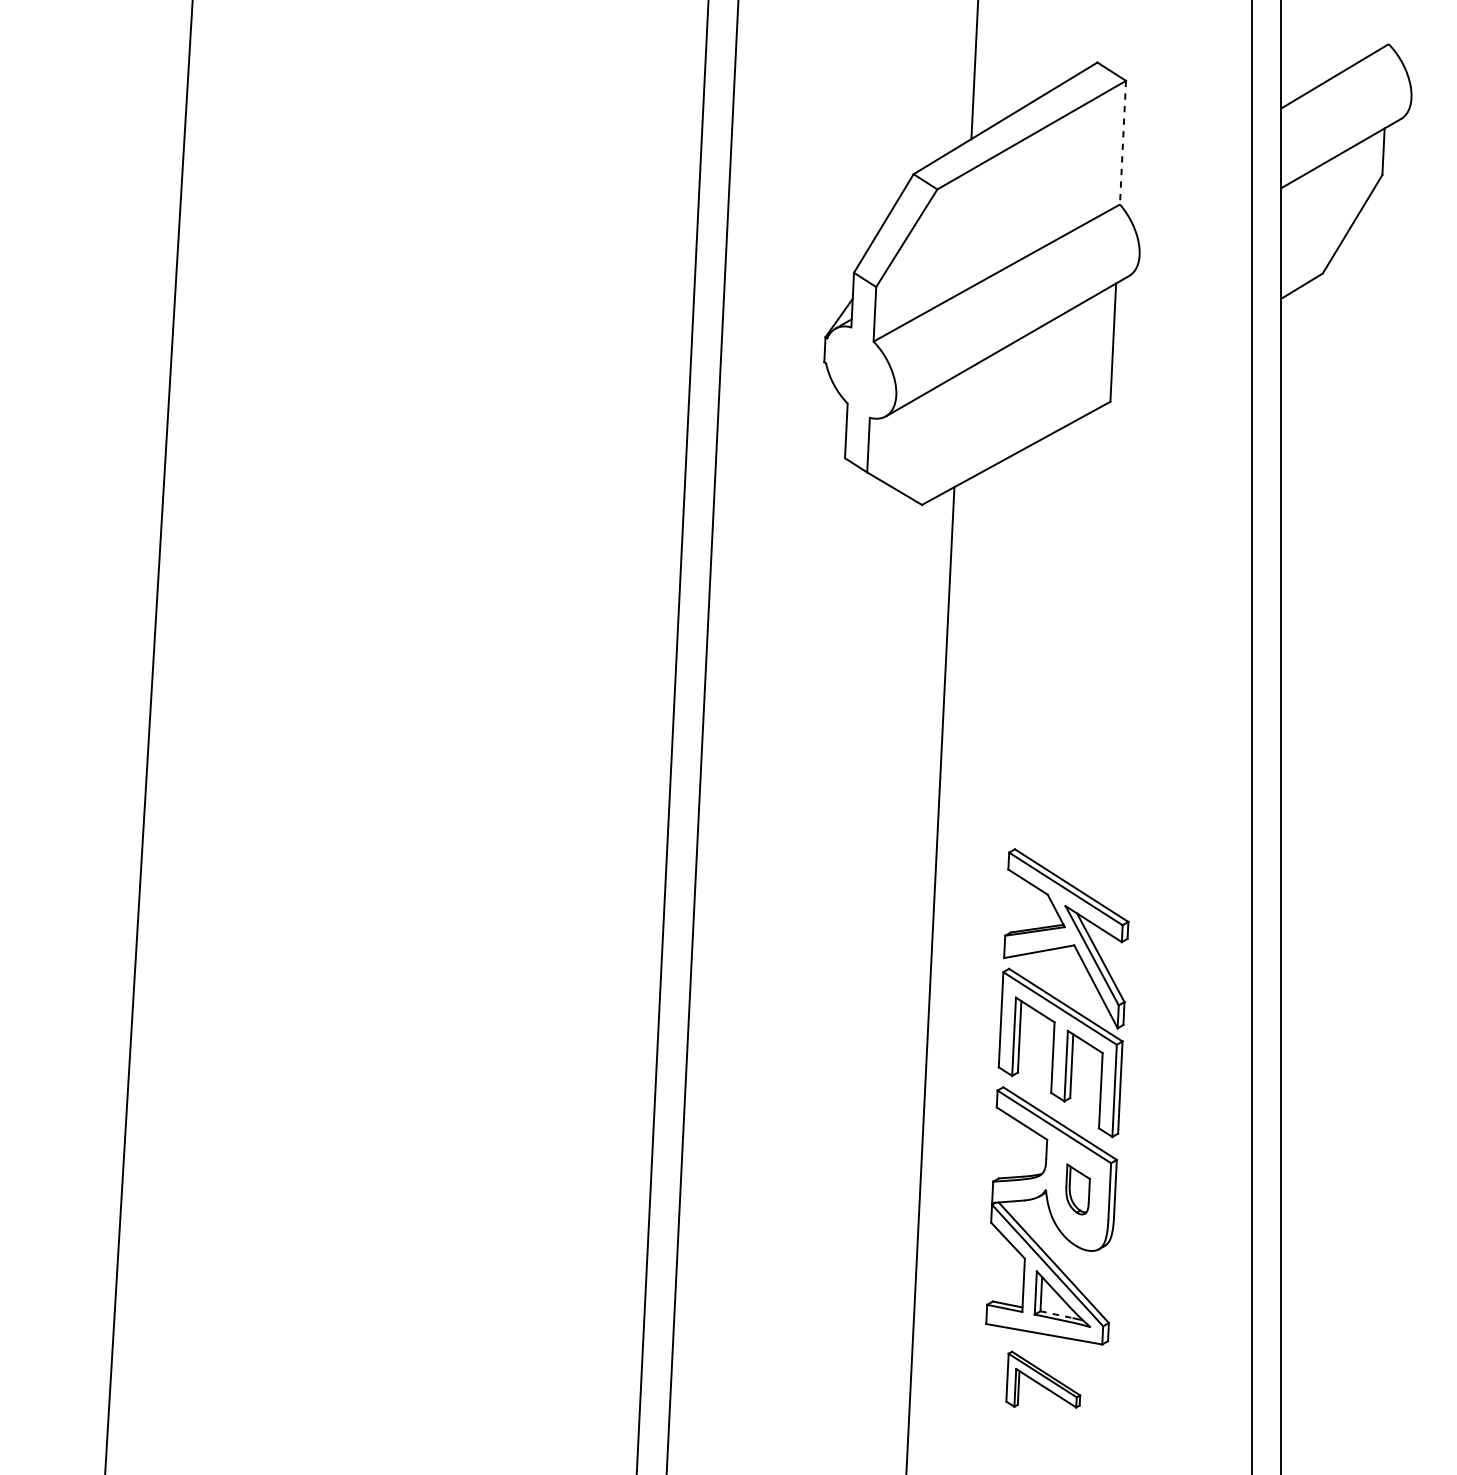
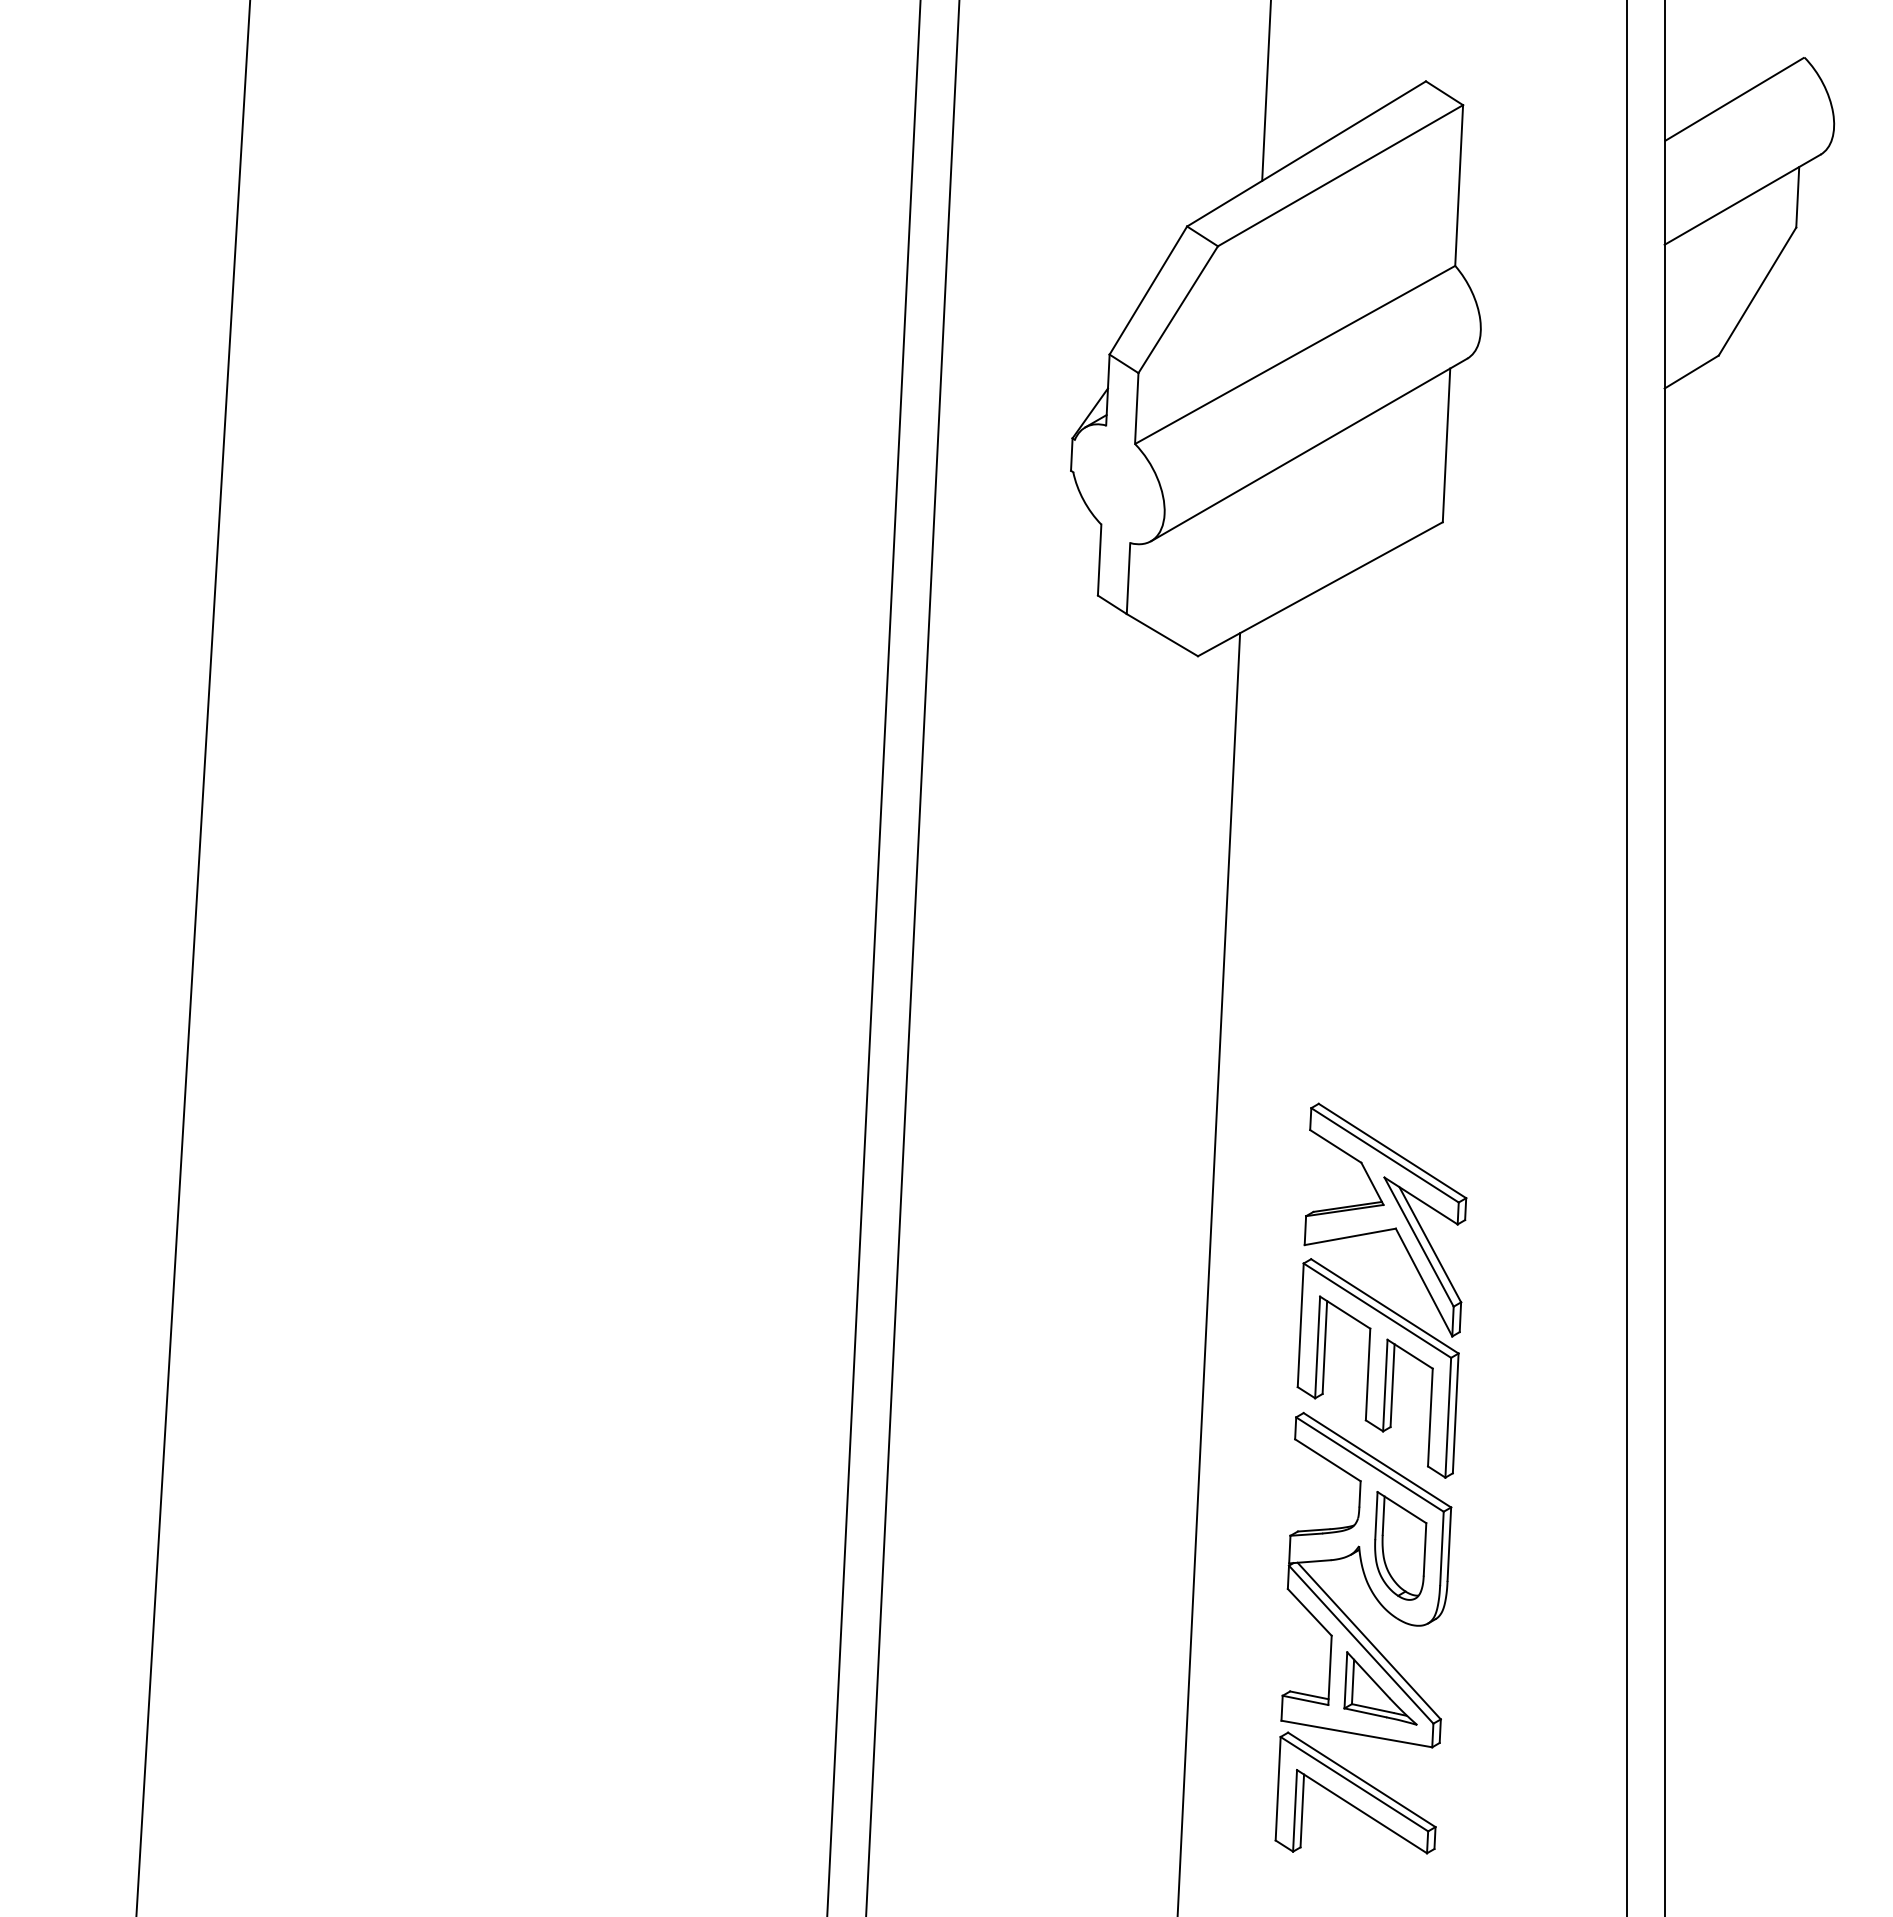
line: (1123, 143) -> (1459, 186), dashed -> solid
part: (1077, 1189) -> (1400, 1545), size x1.67
line: (1057, 1314) -> (1373, 1708), dashed -> solid
part: (1043, 1379) -> (1355, 1792), size x1.67

